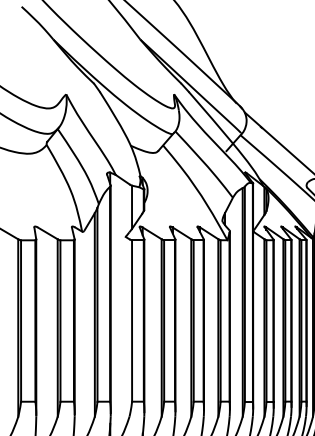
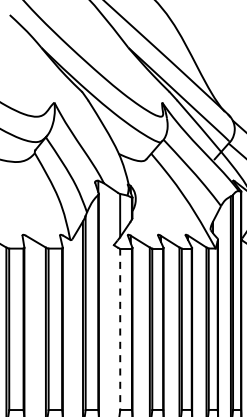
line: (132, 320) -> (120, 328), solid -> dashed

